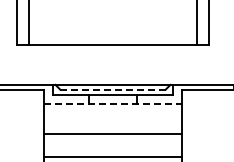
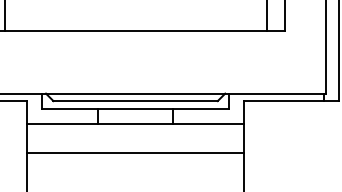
line: (113, 89) -> (136, 100), dashed -> solid
line: (113, 104) -> (136, 124), dashed -> solid
line: (112, 134) -> (134, 153), moved

